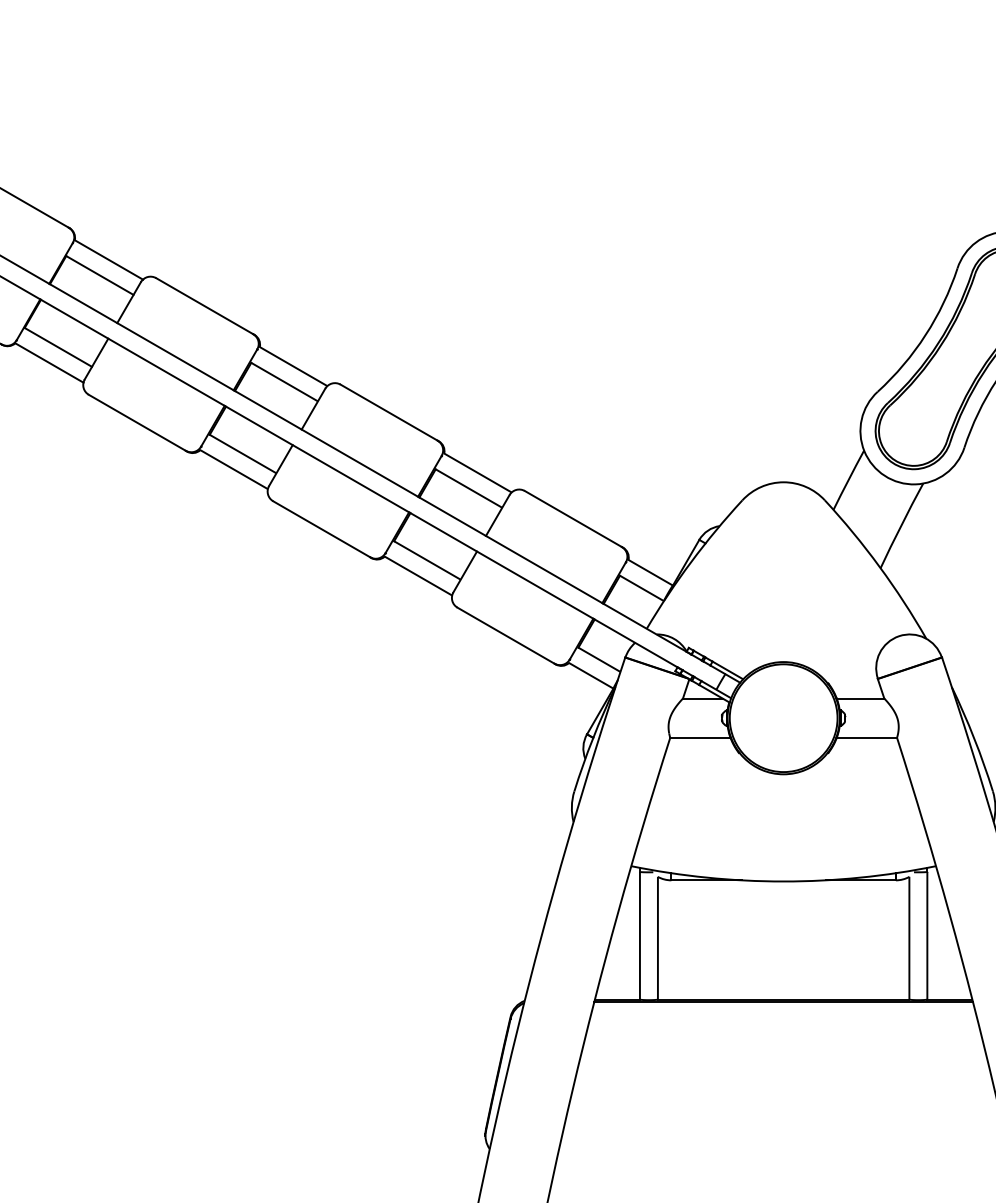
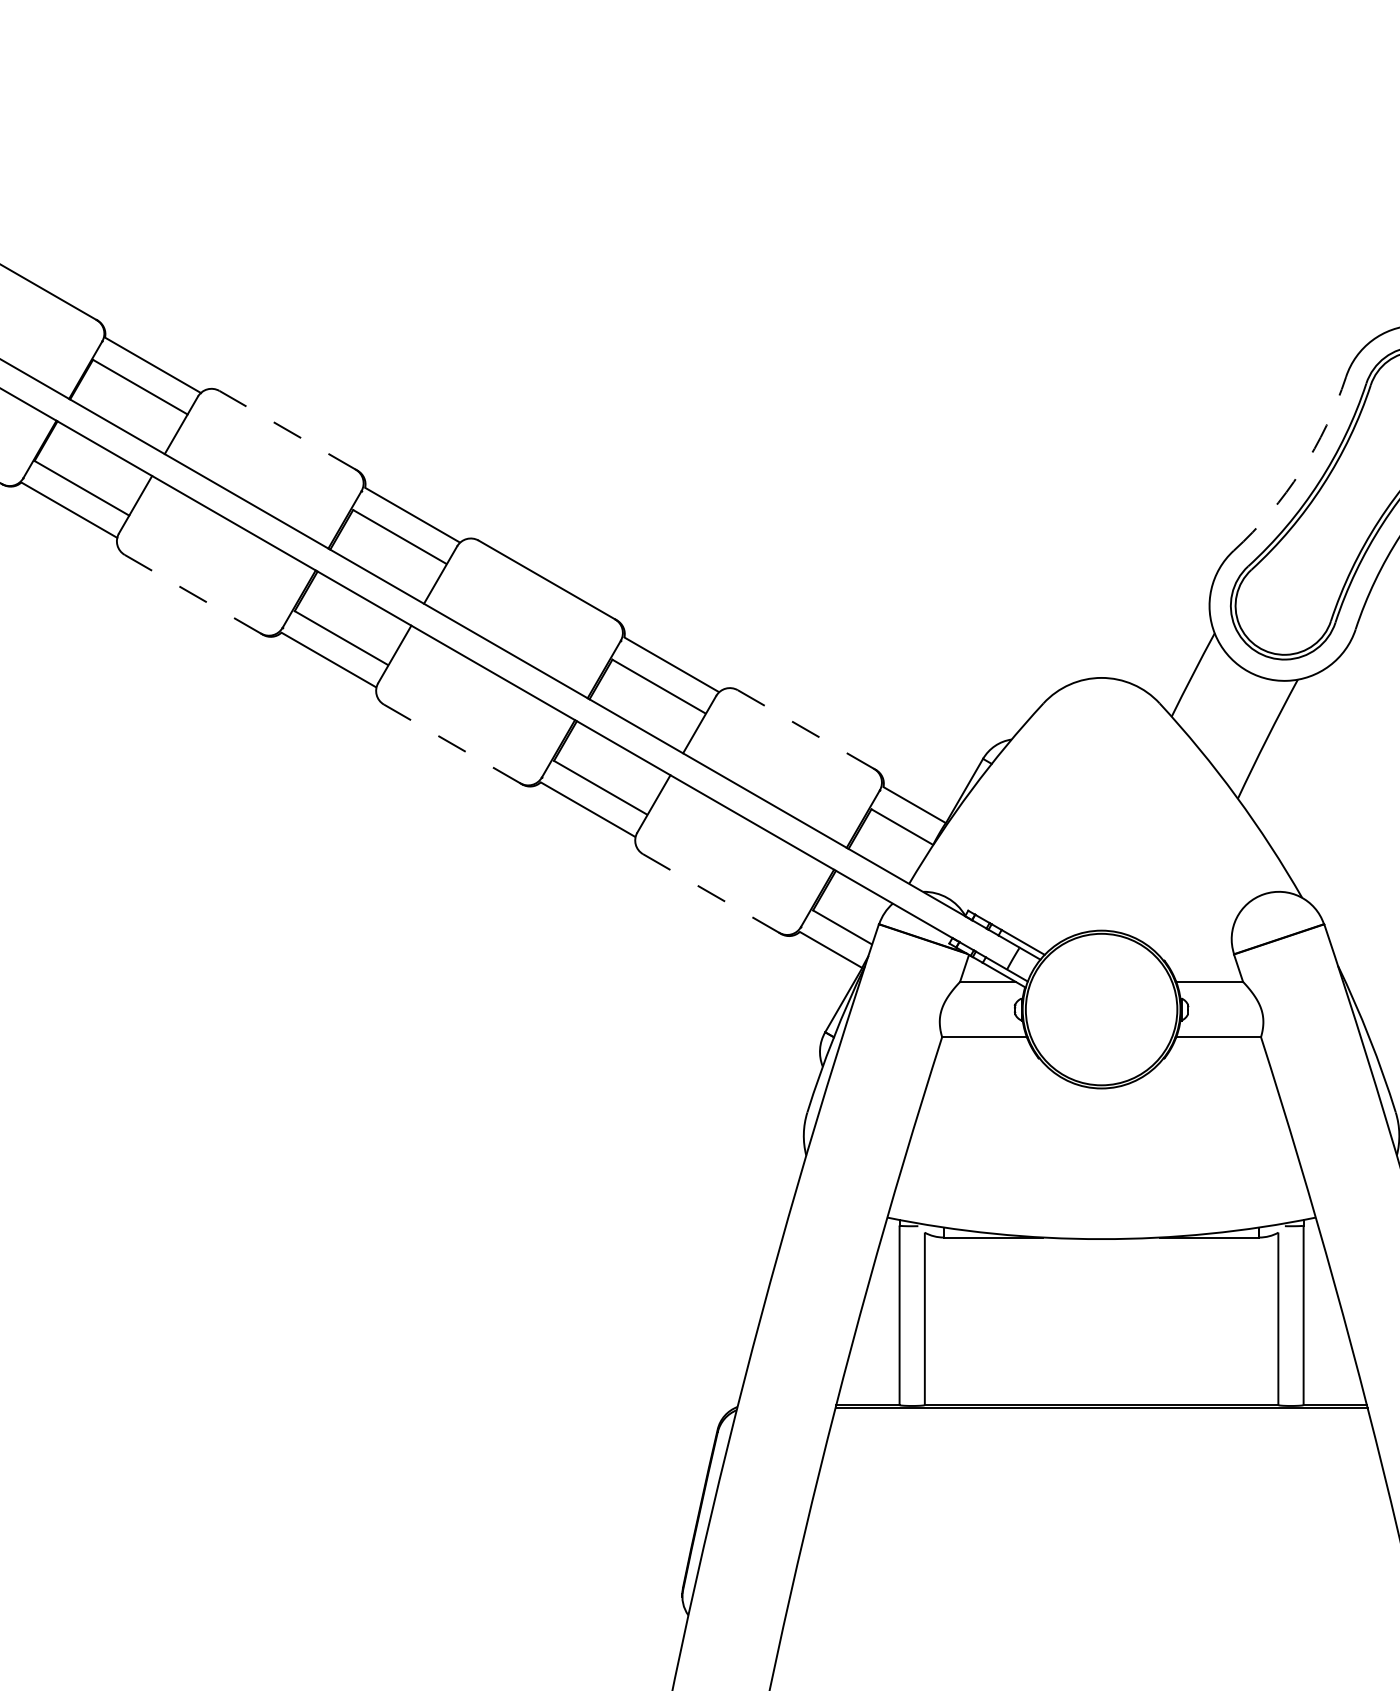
line: (204, 306) -> (287, 430), solid -> dashed
arc: (925, 335) -> (1301, 471), solid -> dashed
line: (137, 422) -> (192, 594), solid -> dashed
line: (573, 518) -> (805, 729), solid -> dashed
line: (321, 528) -> (452, 743), solid -> dashed
line: (506, 635) -> (711, 893), solid -> dashed

